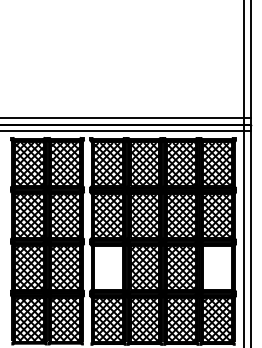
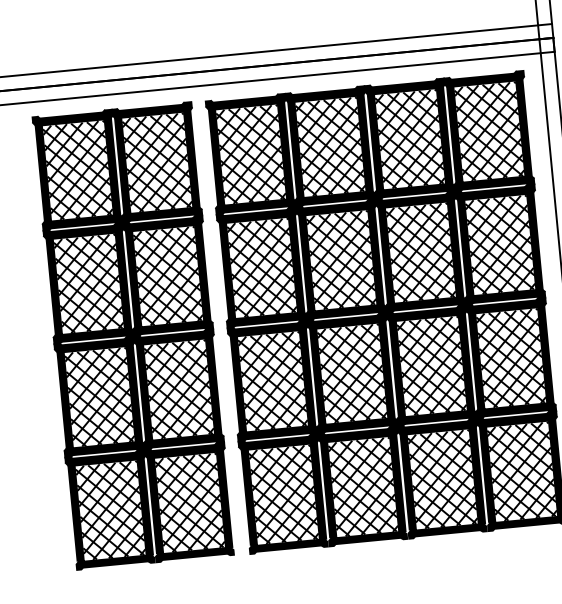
hatch: (108, 267) -> (272, 380), added
hatch: (217, 267) -> (510, 357), added

